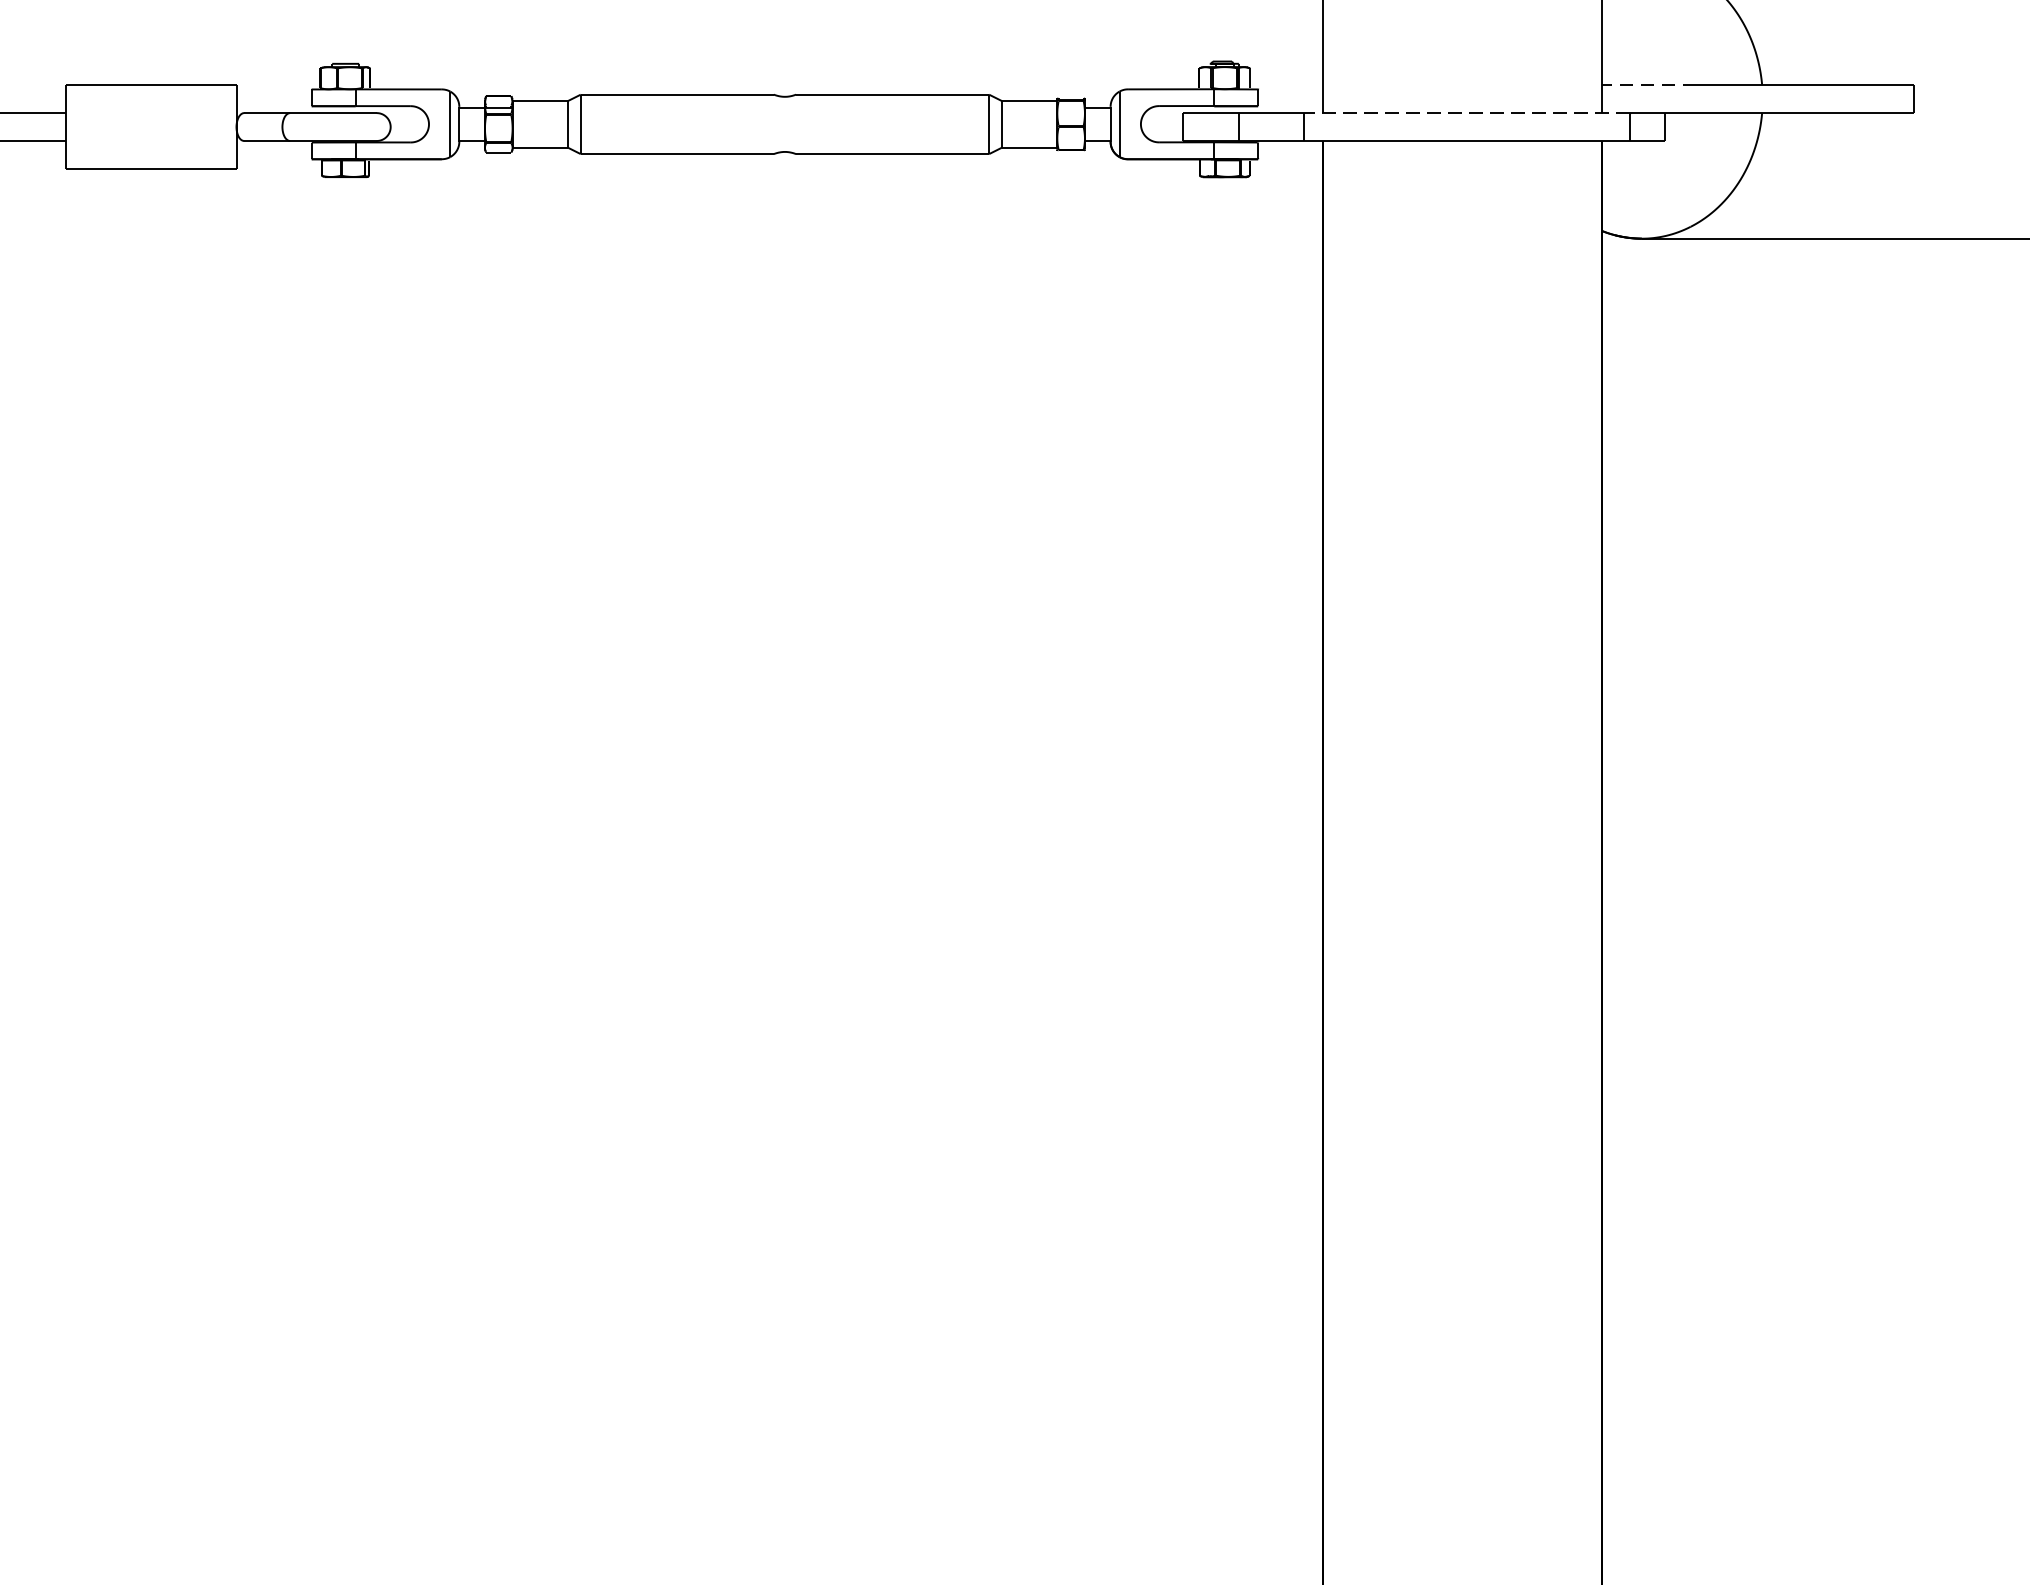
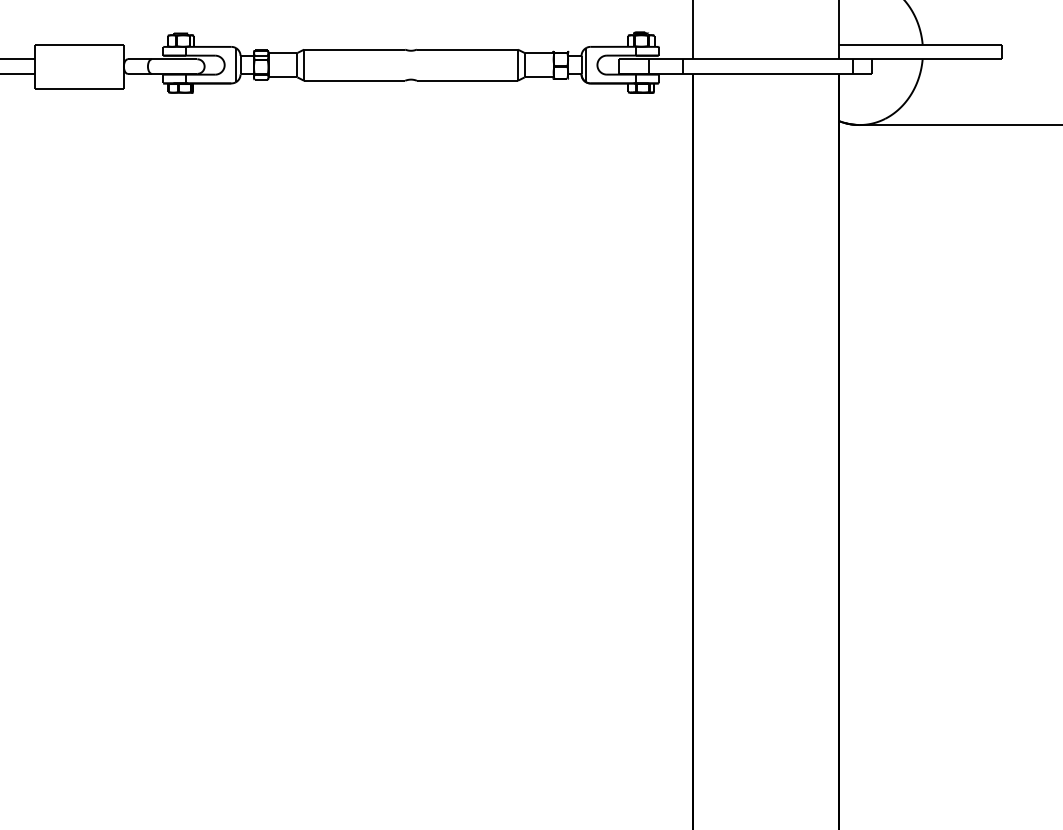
line: (1649, 84) -> (863, 44), dashed -> solid
line: (1467, 113) -> (768, 59), dashed -> solid

